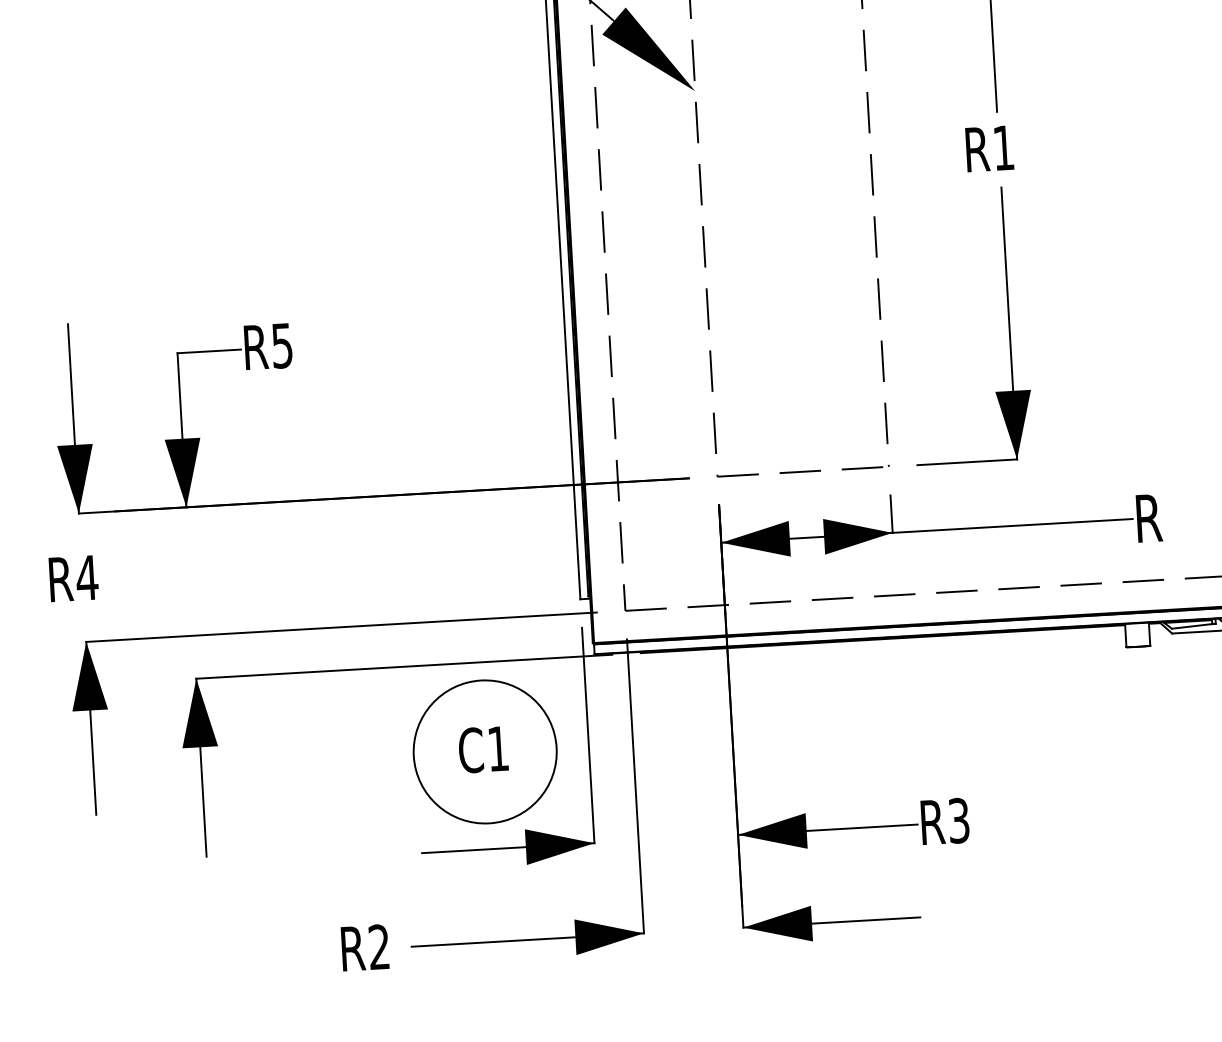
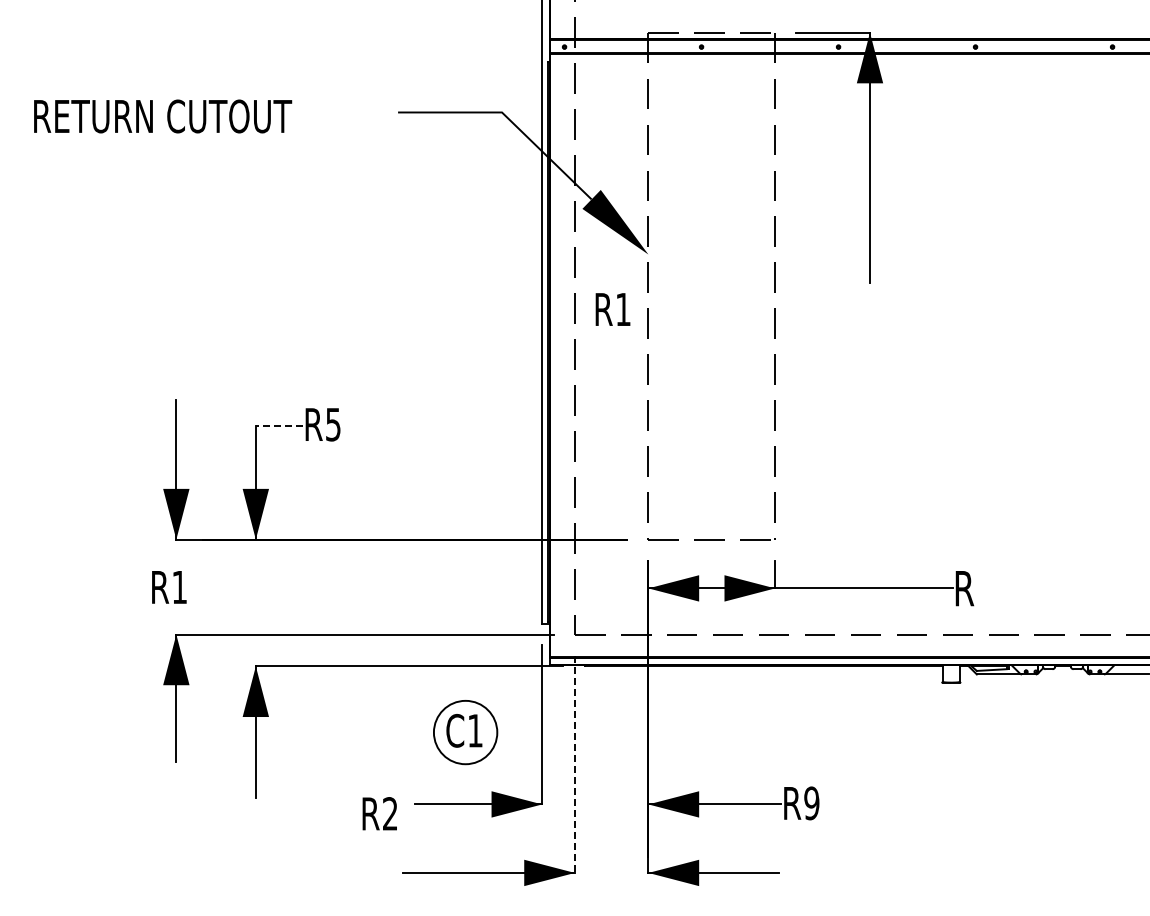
text: (989, 148) -> (612, 309), moved
part: (1008, 324) -> (869, 439), removed
line: (208, 351) -> (278, 425), solid -> dashed
text: (86, 578) -> (179, 587), R4 -> R1
circle: (485, 751) -> (465, 732), size x0.6
line: (634, 786) -> (574, 764), solid -> dashed
text: (958, 820) -> (811, 803), R3 -> R9
text: (364, 947) -> (379, 813), moved

